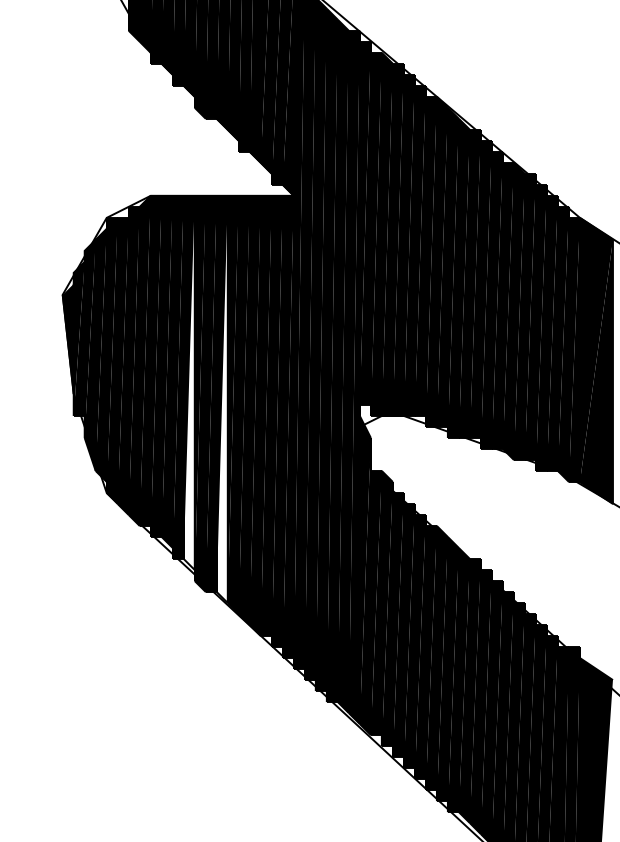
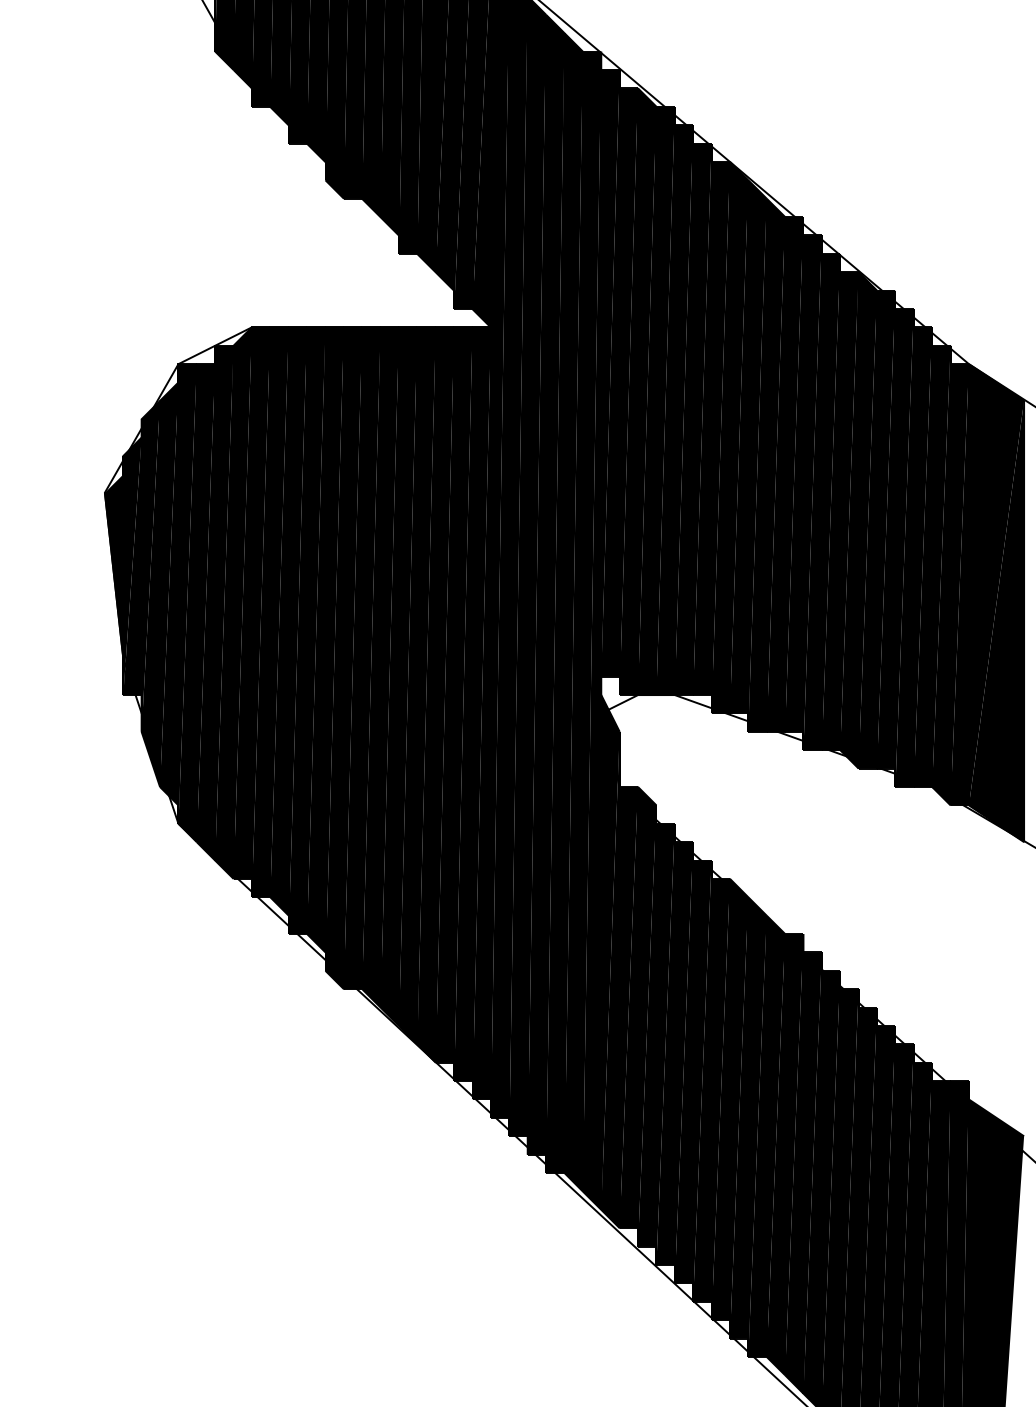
fill: (188, 382) -> (315, 639), added
fill: (221, 399) -> (370, 667), added

